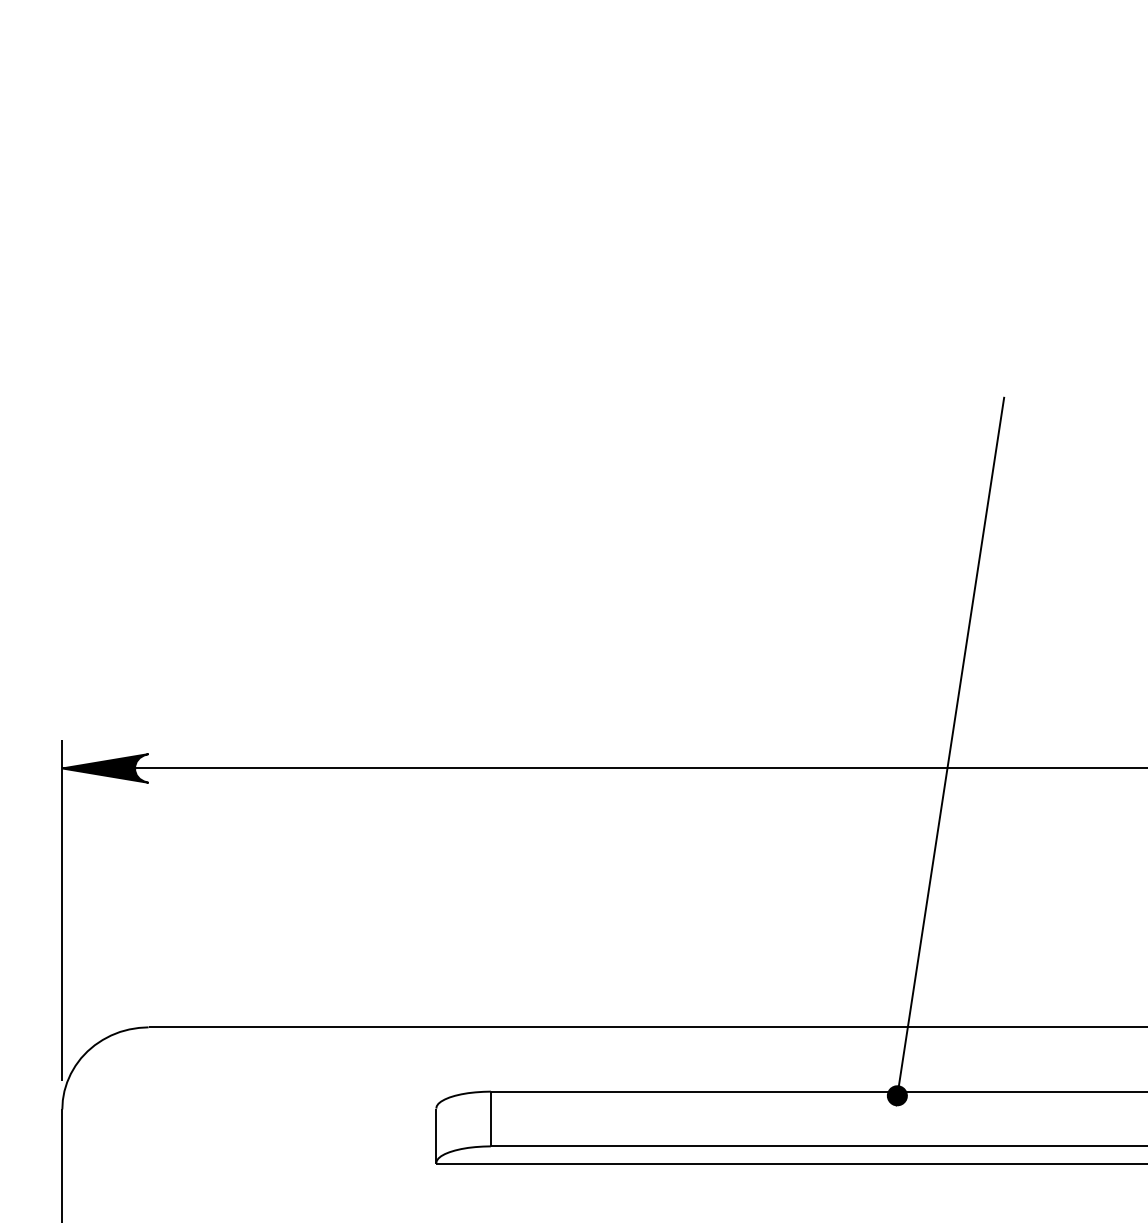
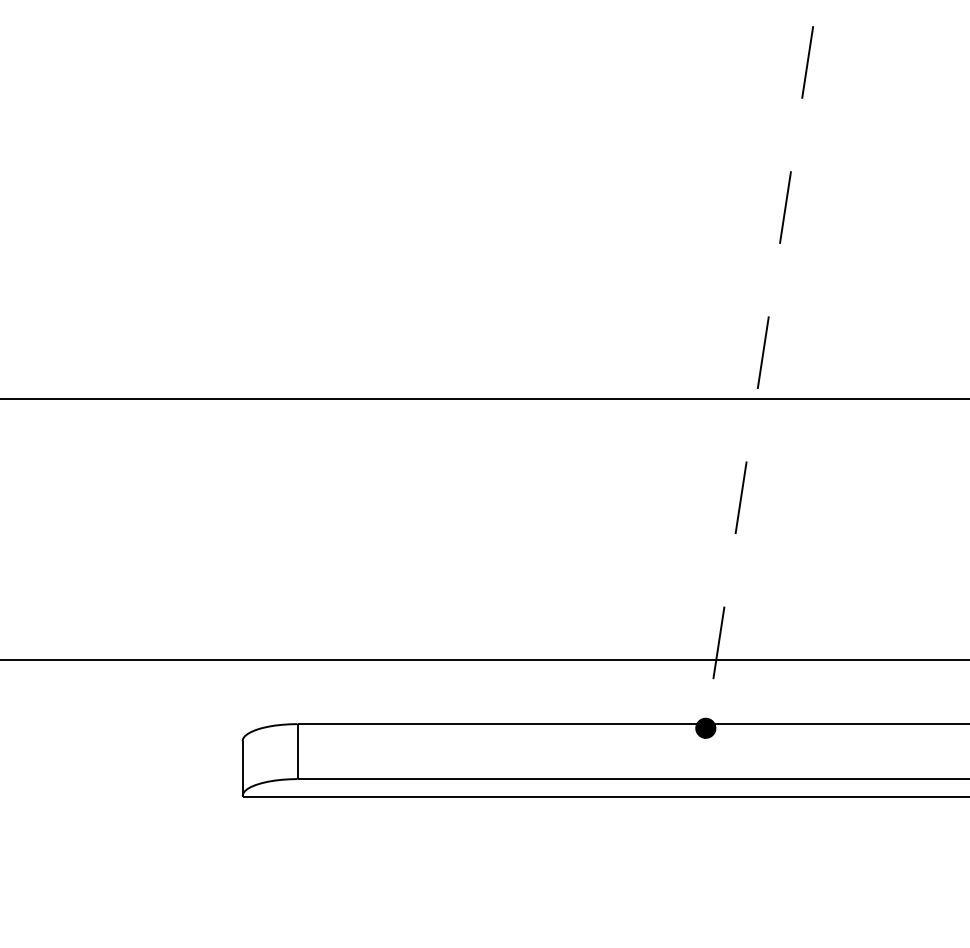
line: (950, 746) -> (759, 377), solid -> dashed

